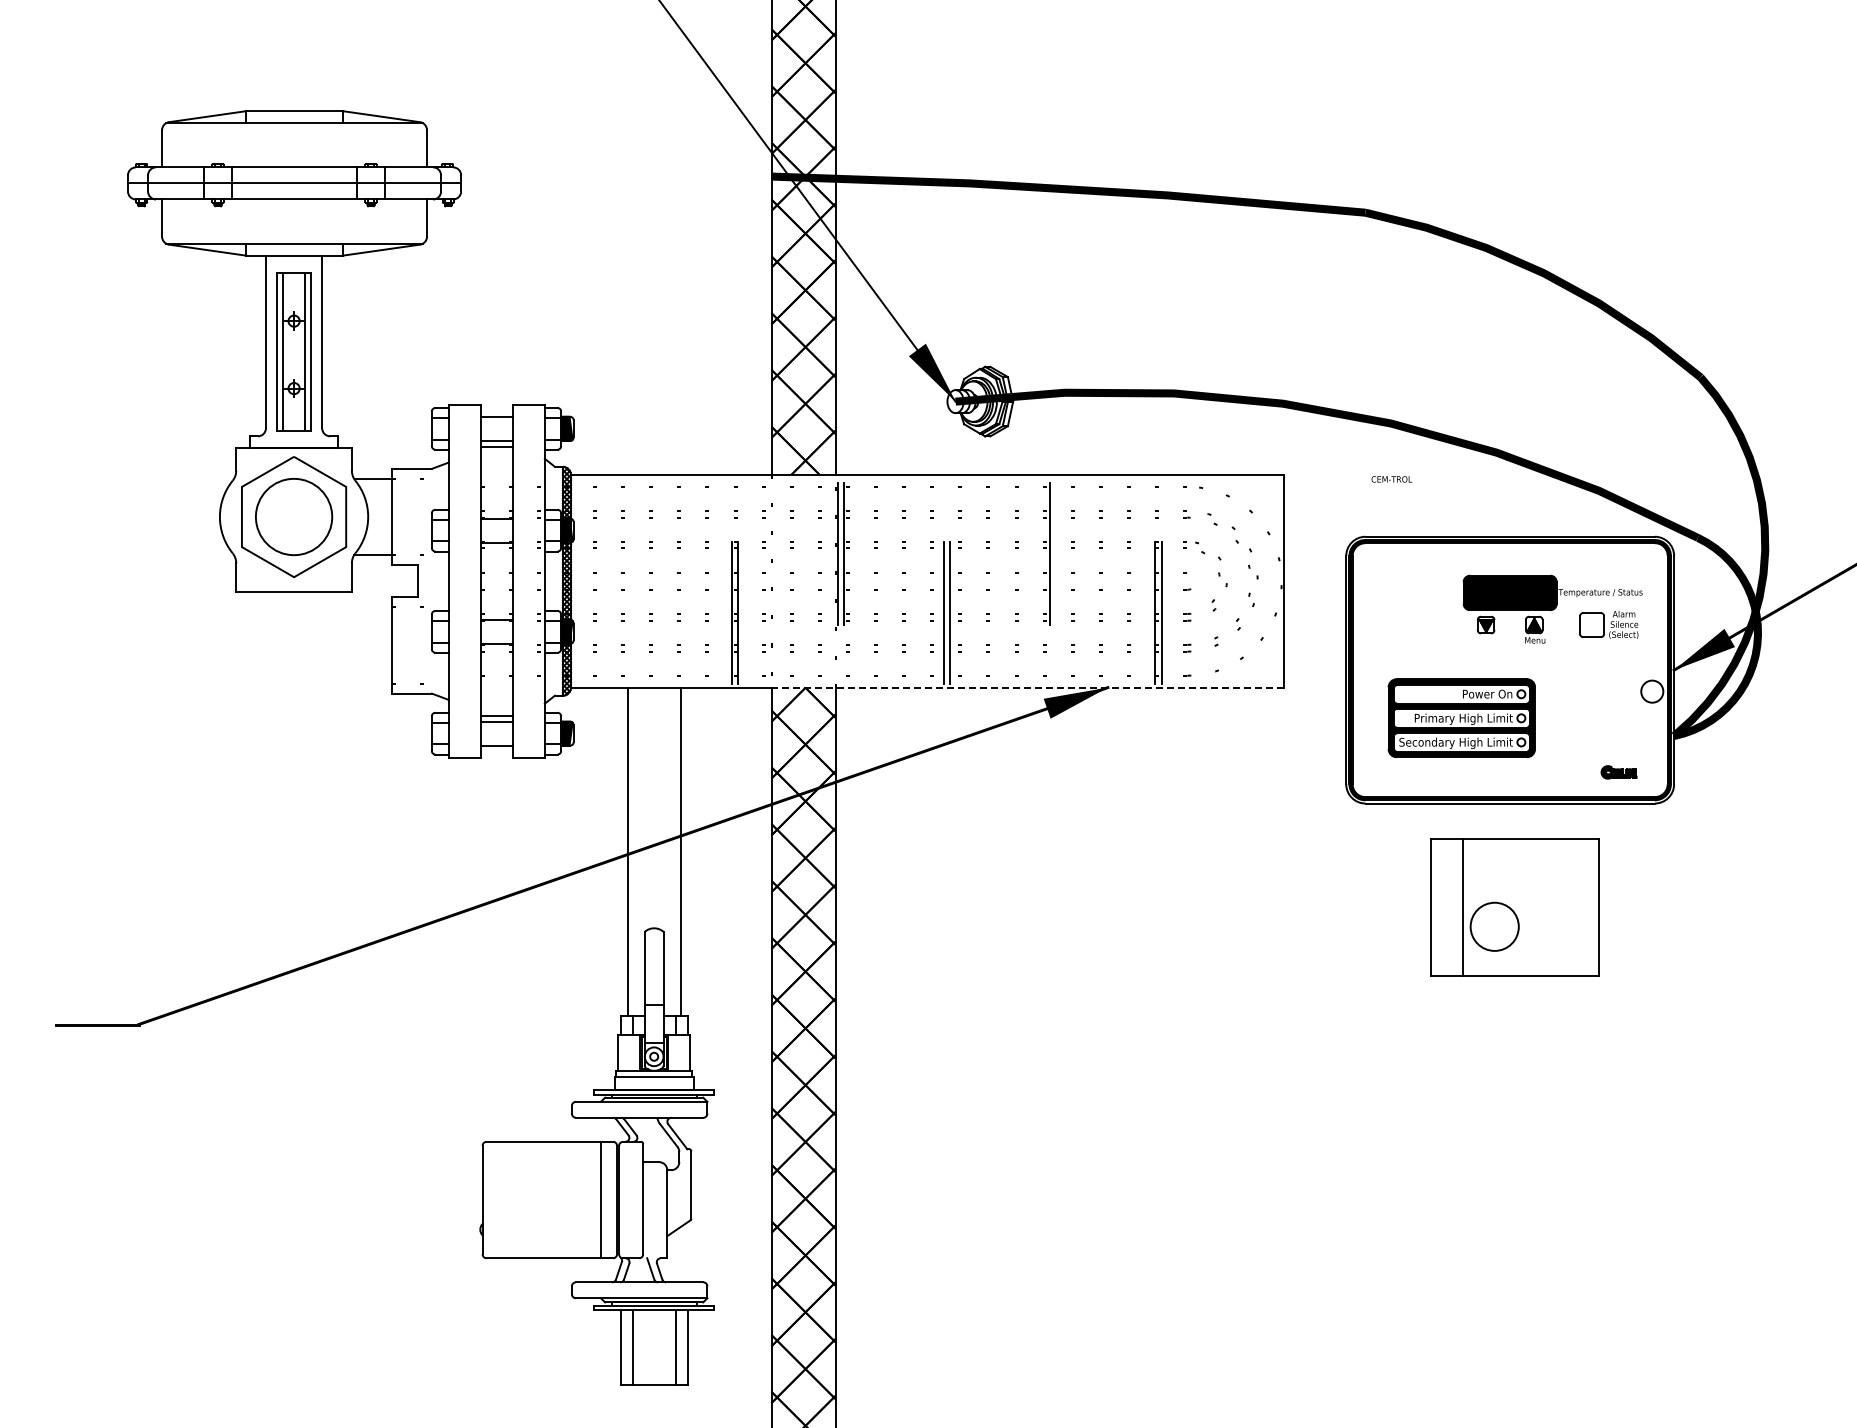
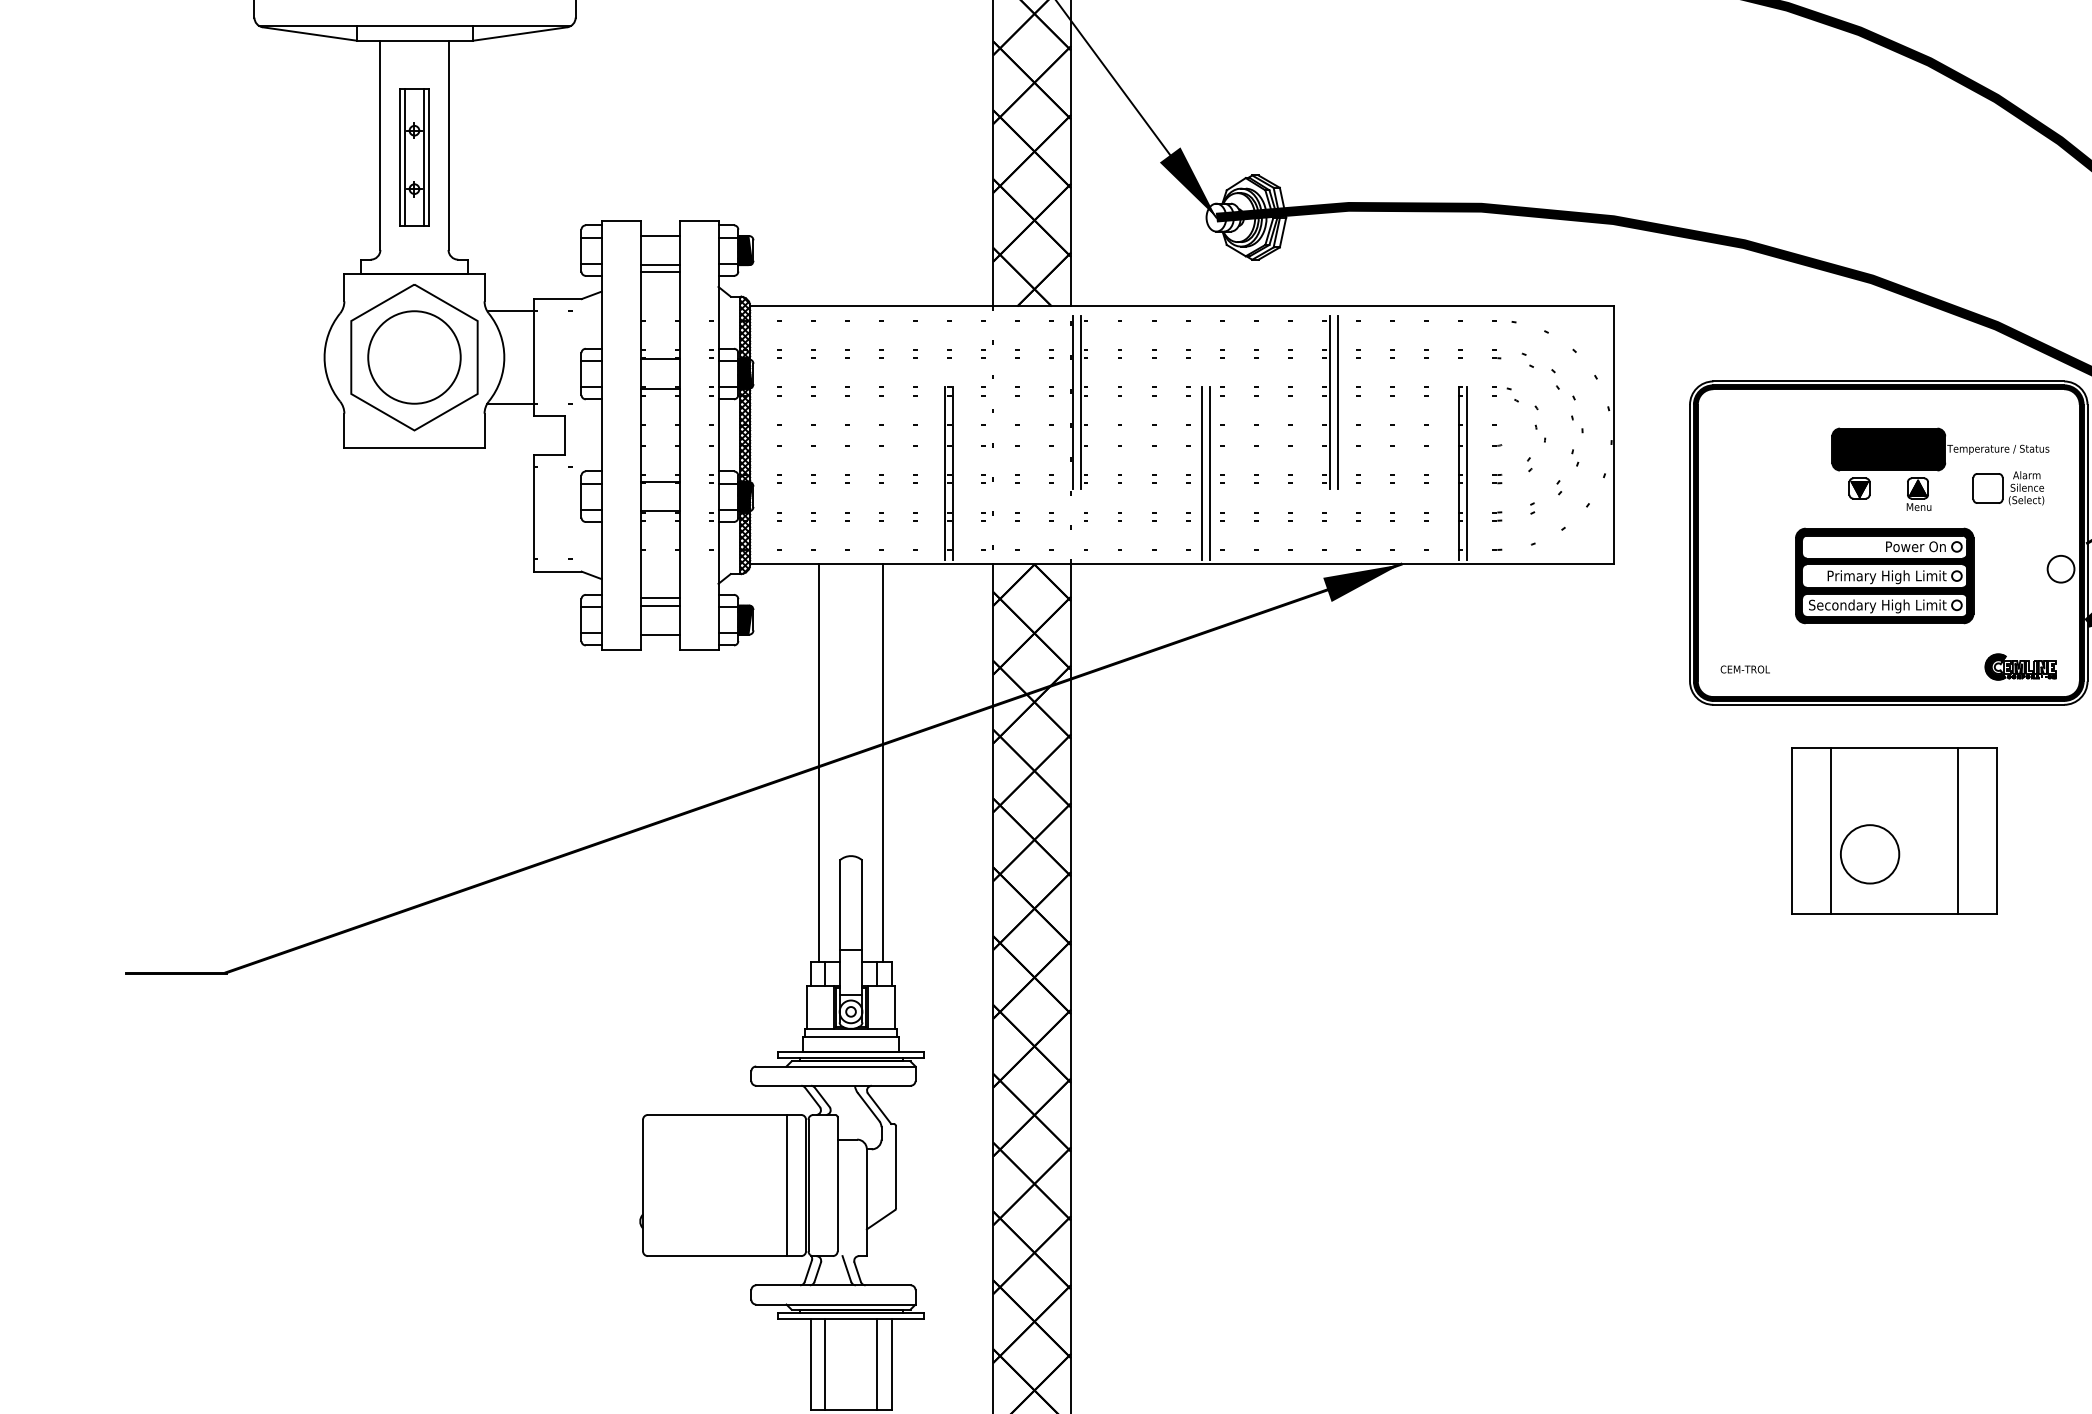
part: (293, 351) -> (413, 156), size x0.71
text: (1391, 479) -> (1744, 669), moved
line: (1055, 554) -> (1337, 402), added
line: (1027, 687) -> (1303, 564), dashed -> solid
part: (1461, 718) -> (1884, 576), moved
part: (1618, 772) -> (2020, 667), size x1.67
line: (1567, 907) -> (1958, 830), added

